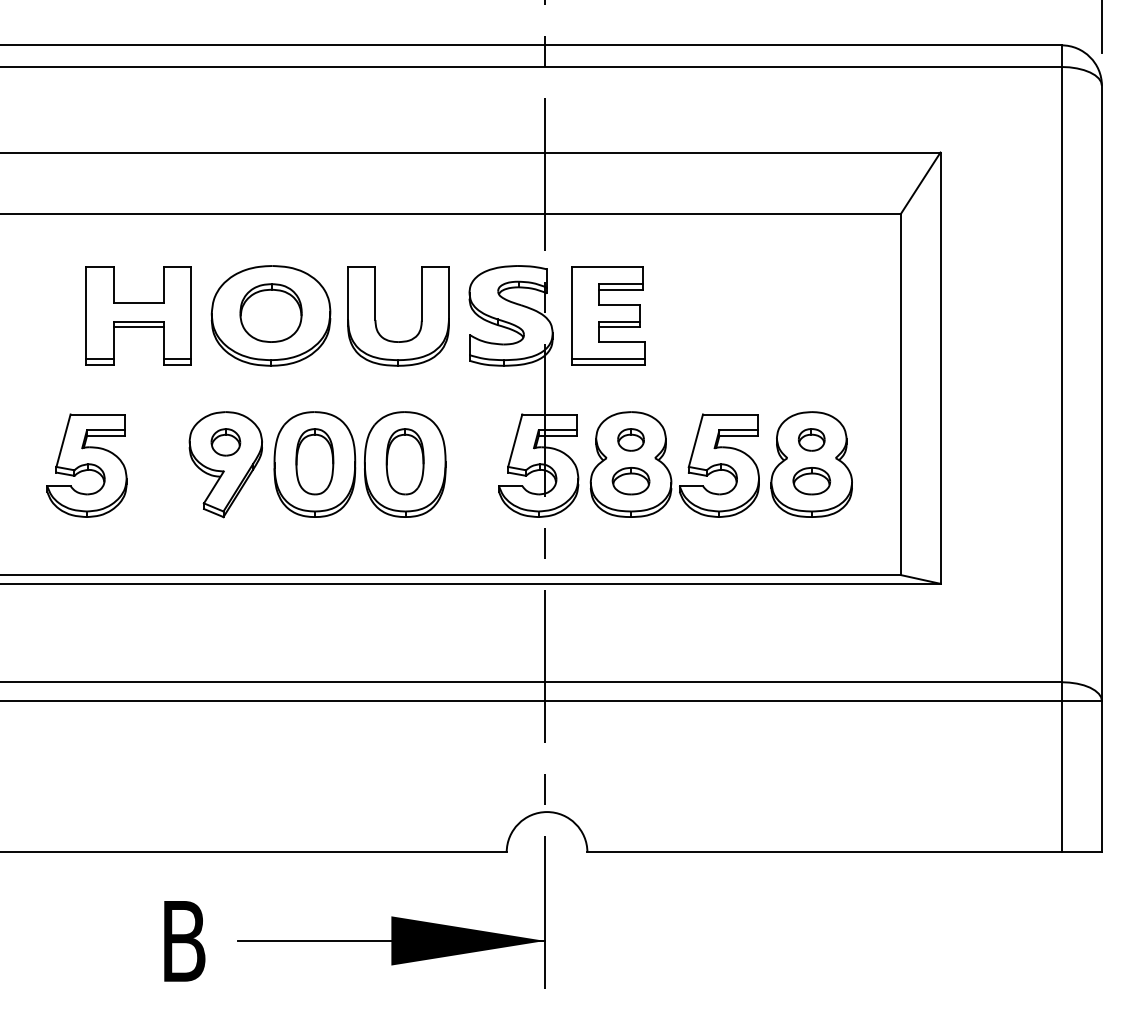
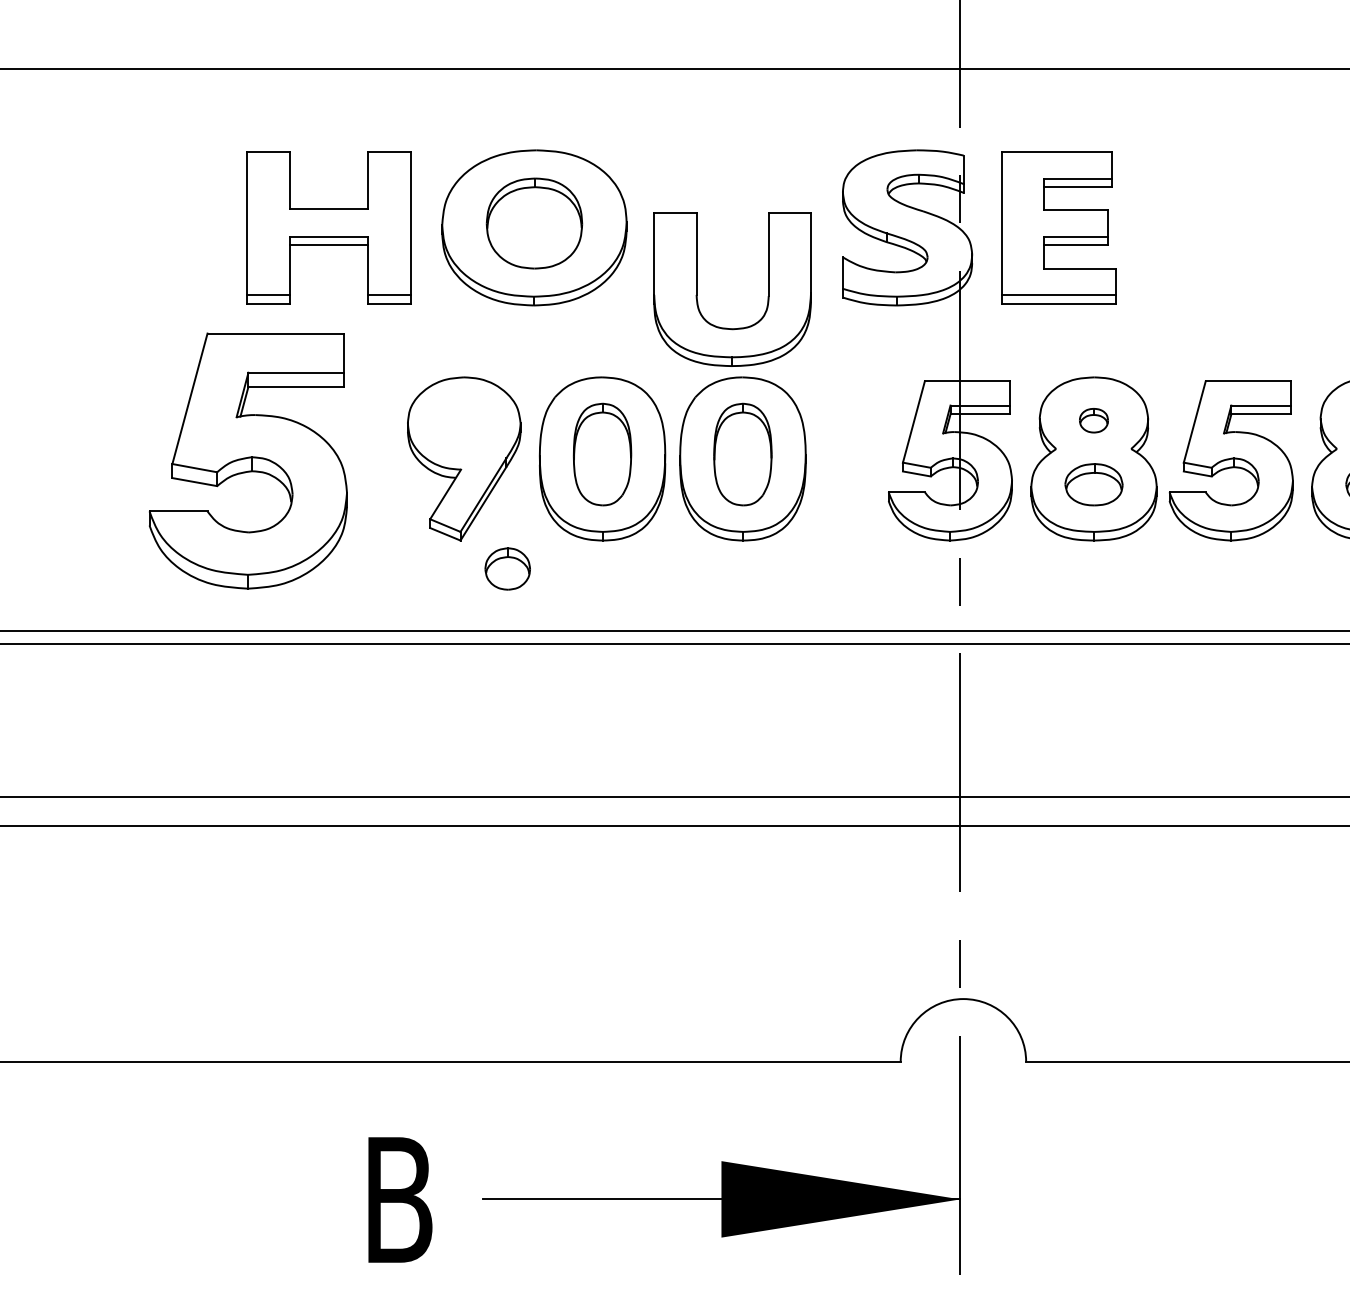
part: (376, 320) -> (698, 295), moved
part: (630, 439) -> (1093, 419), size x0.7
part: (225, 442) -> (507, 569), moved
part: (86, 465) -> (247, 460), size x1.6

